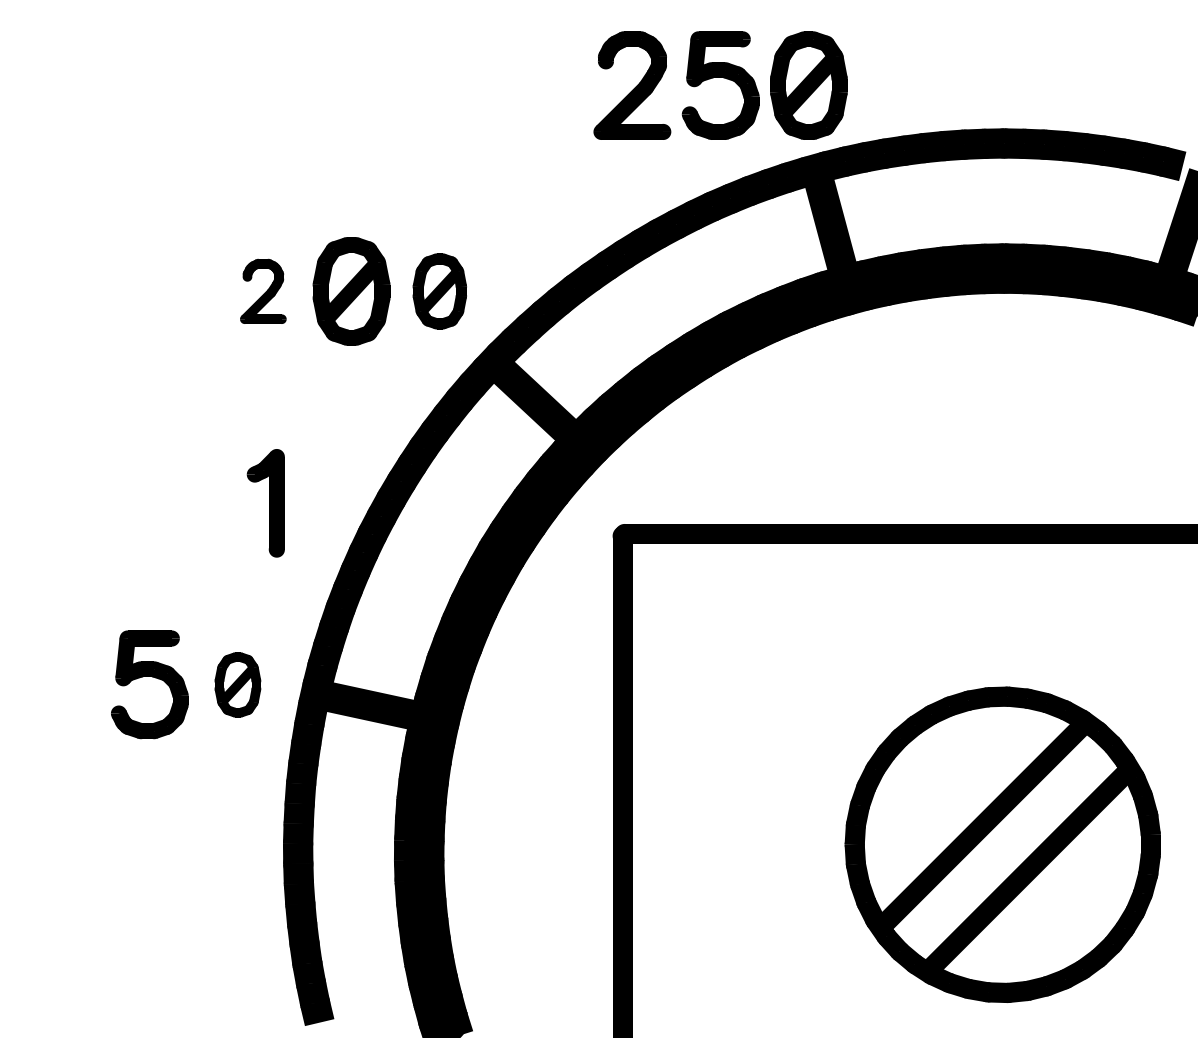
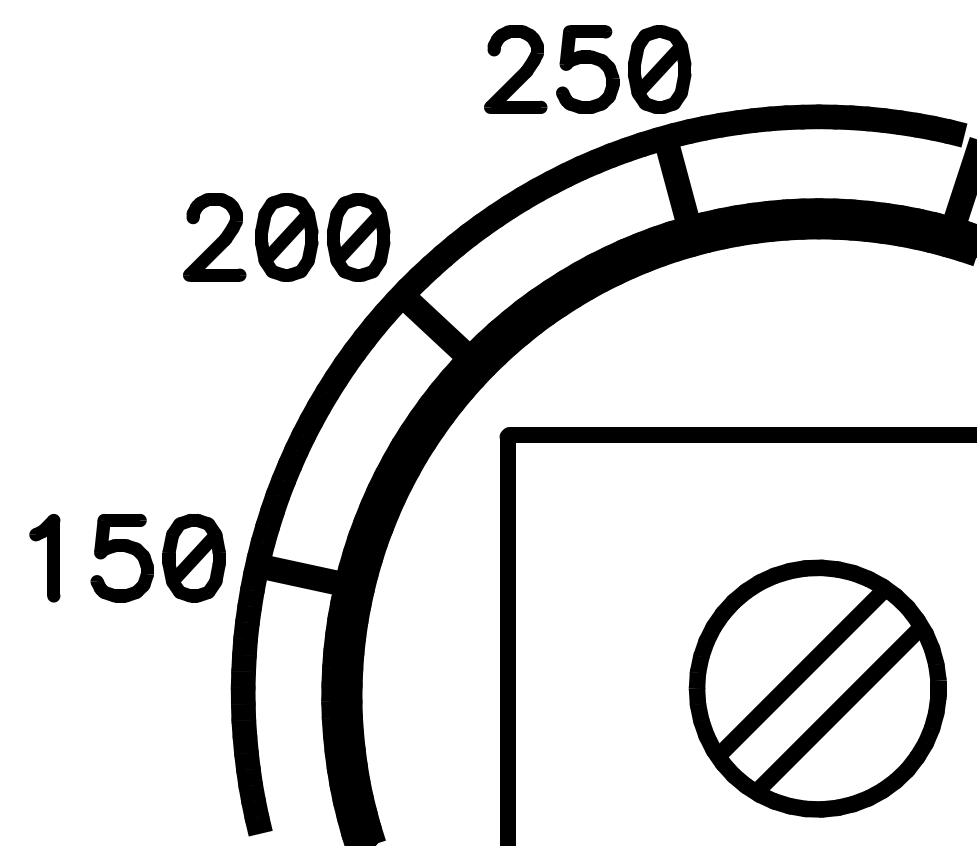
part: (262, 291) -> (214, 237), size x1.67
part: (439, 291) -> (358, 237), size x1.43
part: (265, 503) -> (44, 558), moved
part: (237, 685) -> (193, 558), size x1.67

